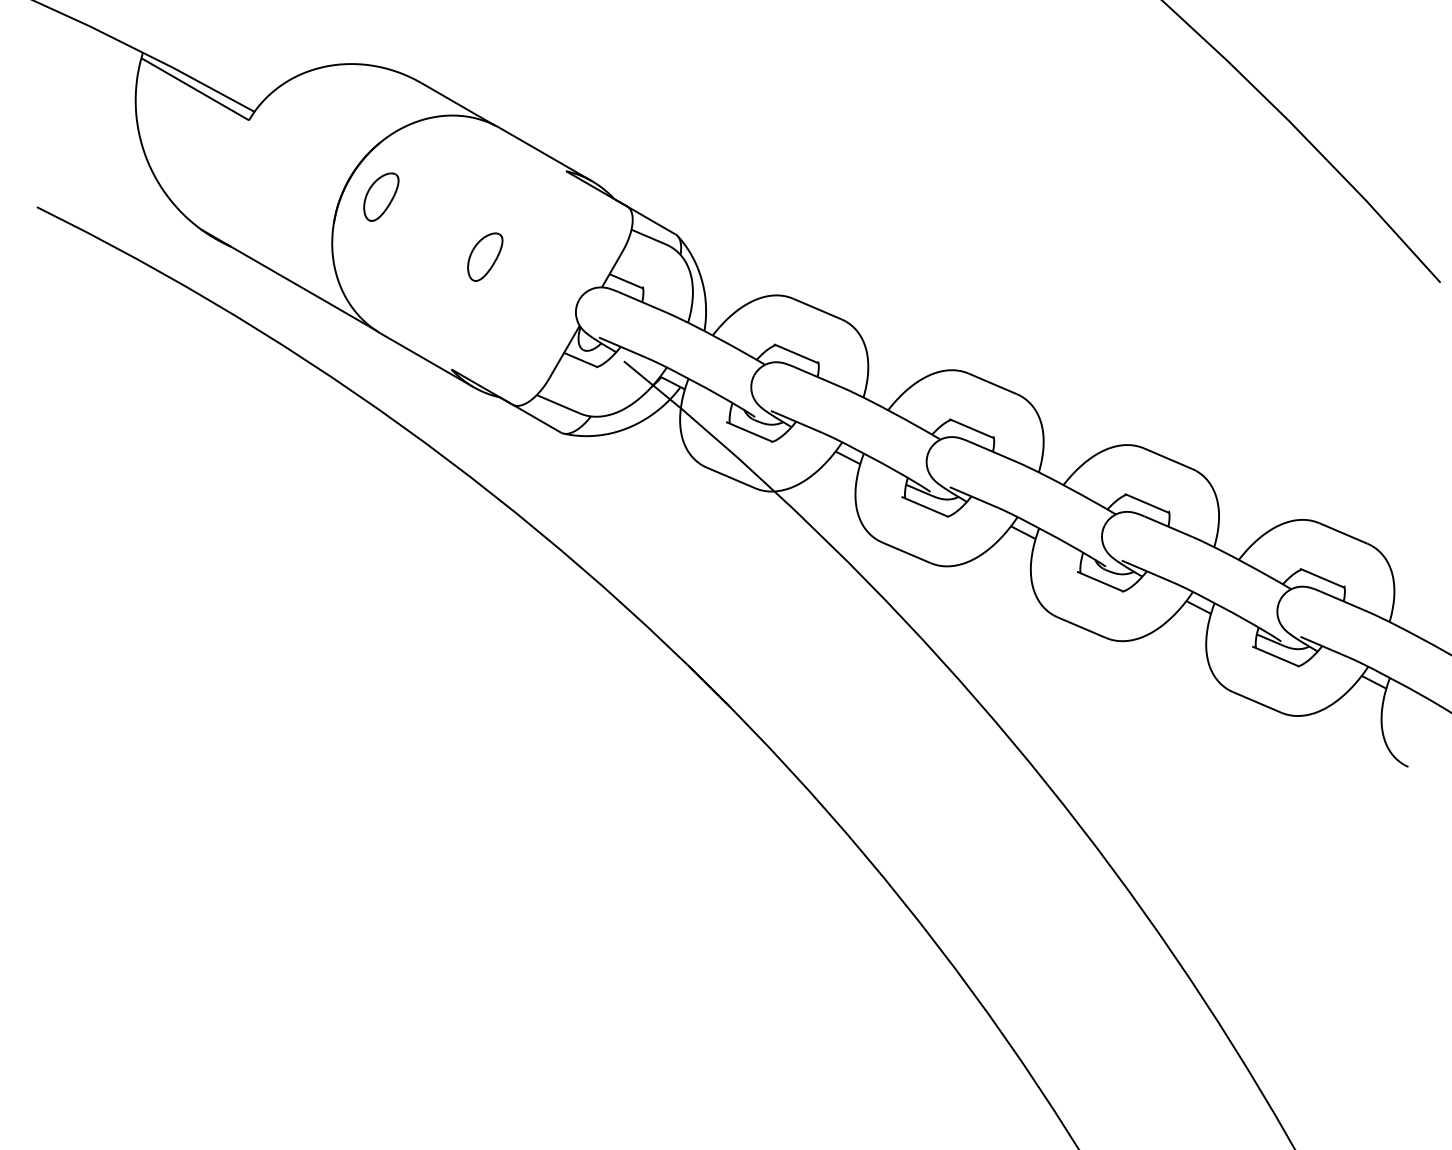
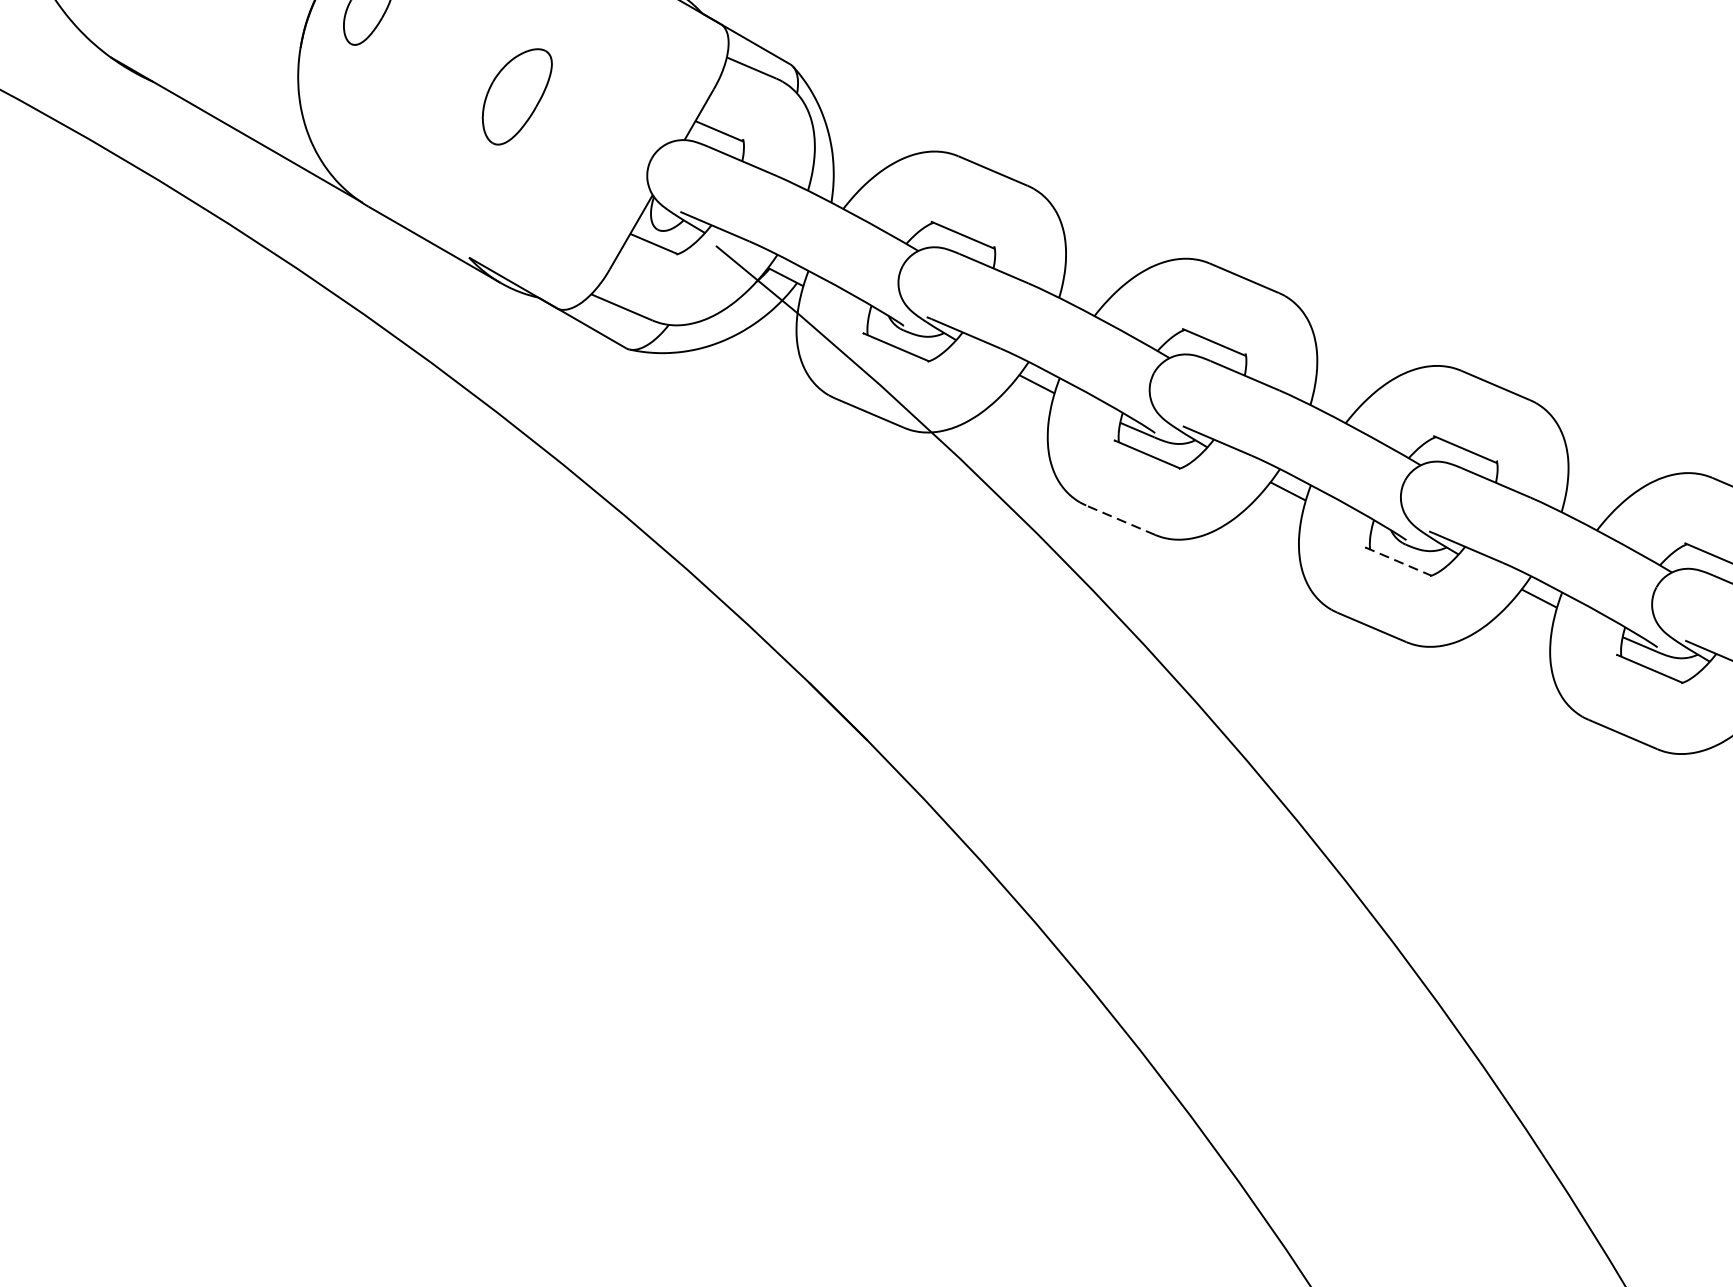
part: (485, 256) -> (517, 95), size x1.4
line: (905, 552) -> (1119, 519), solid -> dashed
line: (1100, 581) -> (1398, 561), solid -> dashed

